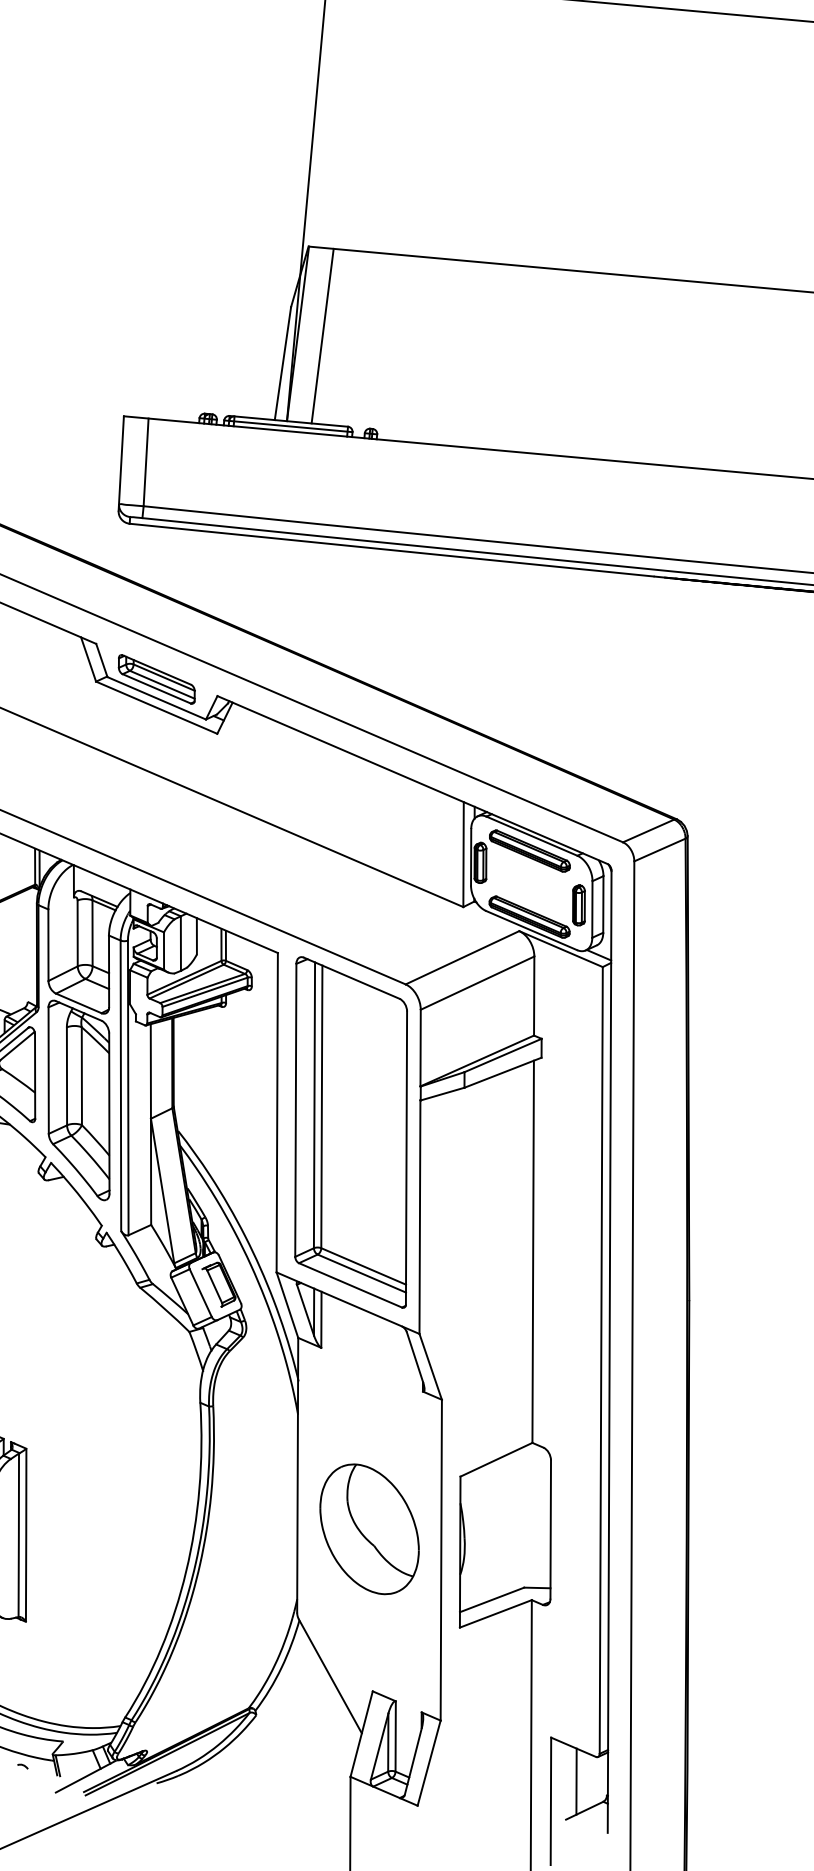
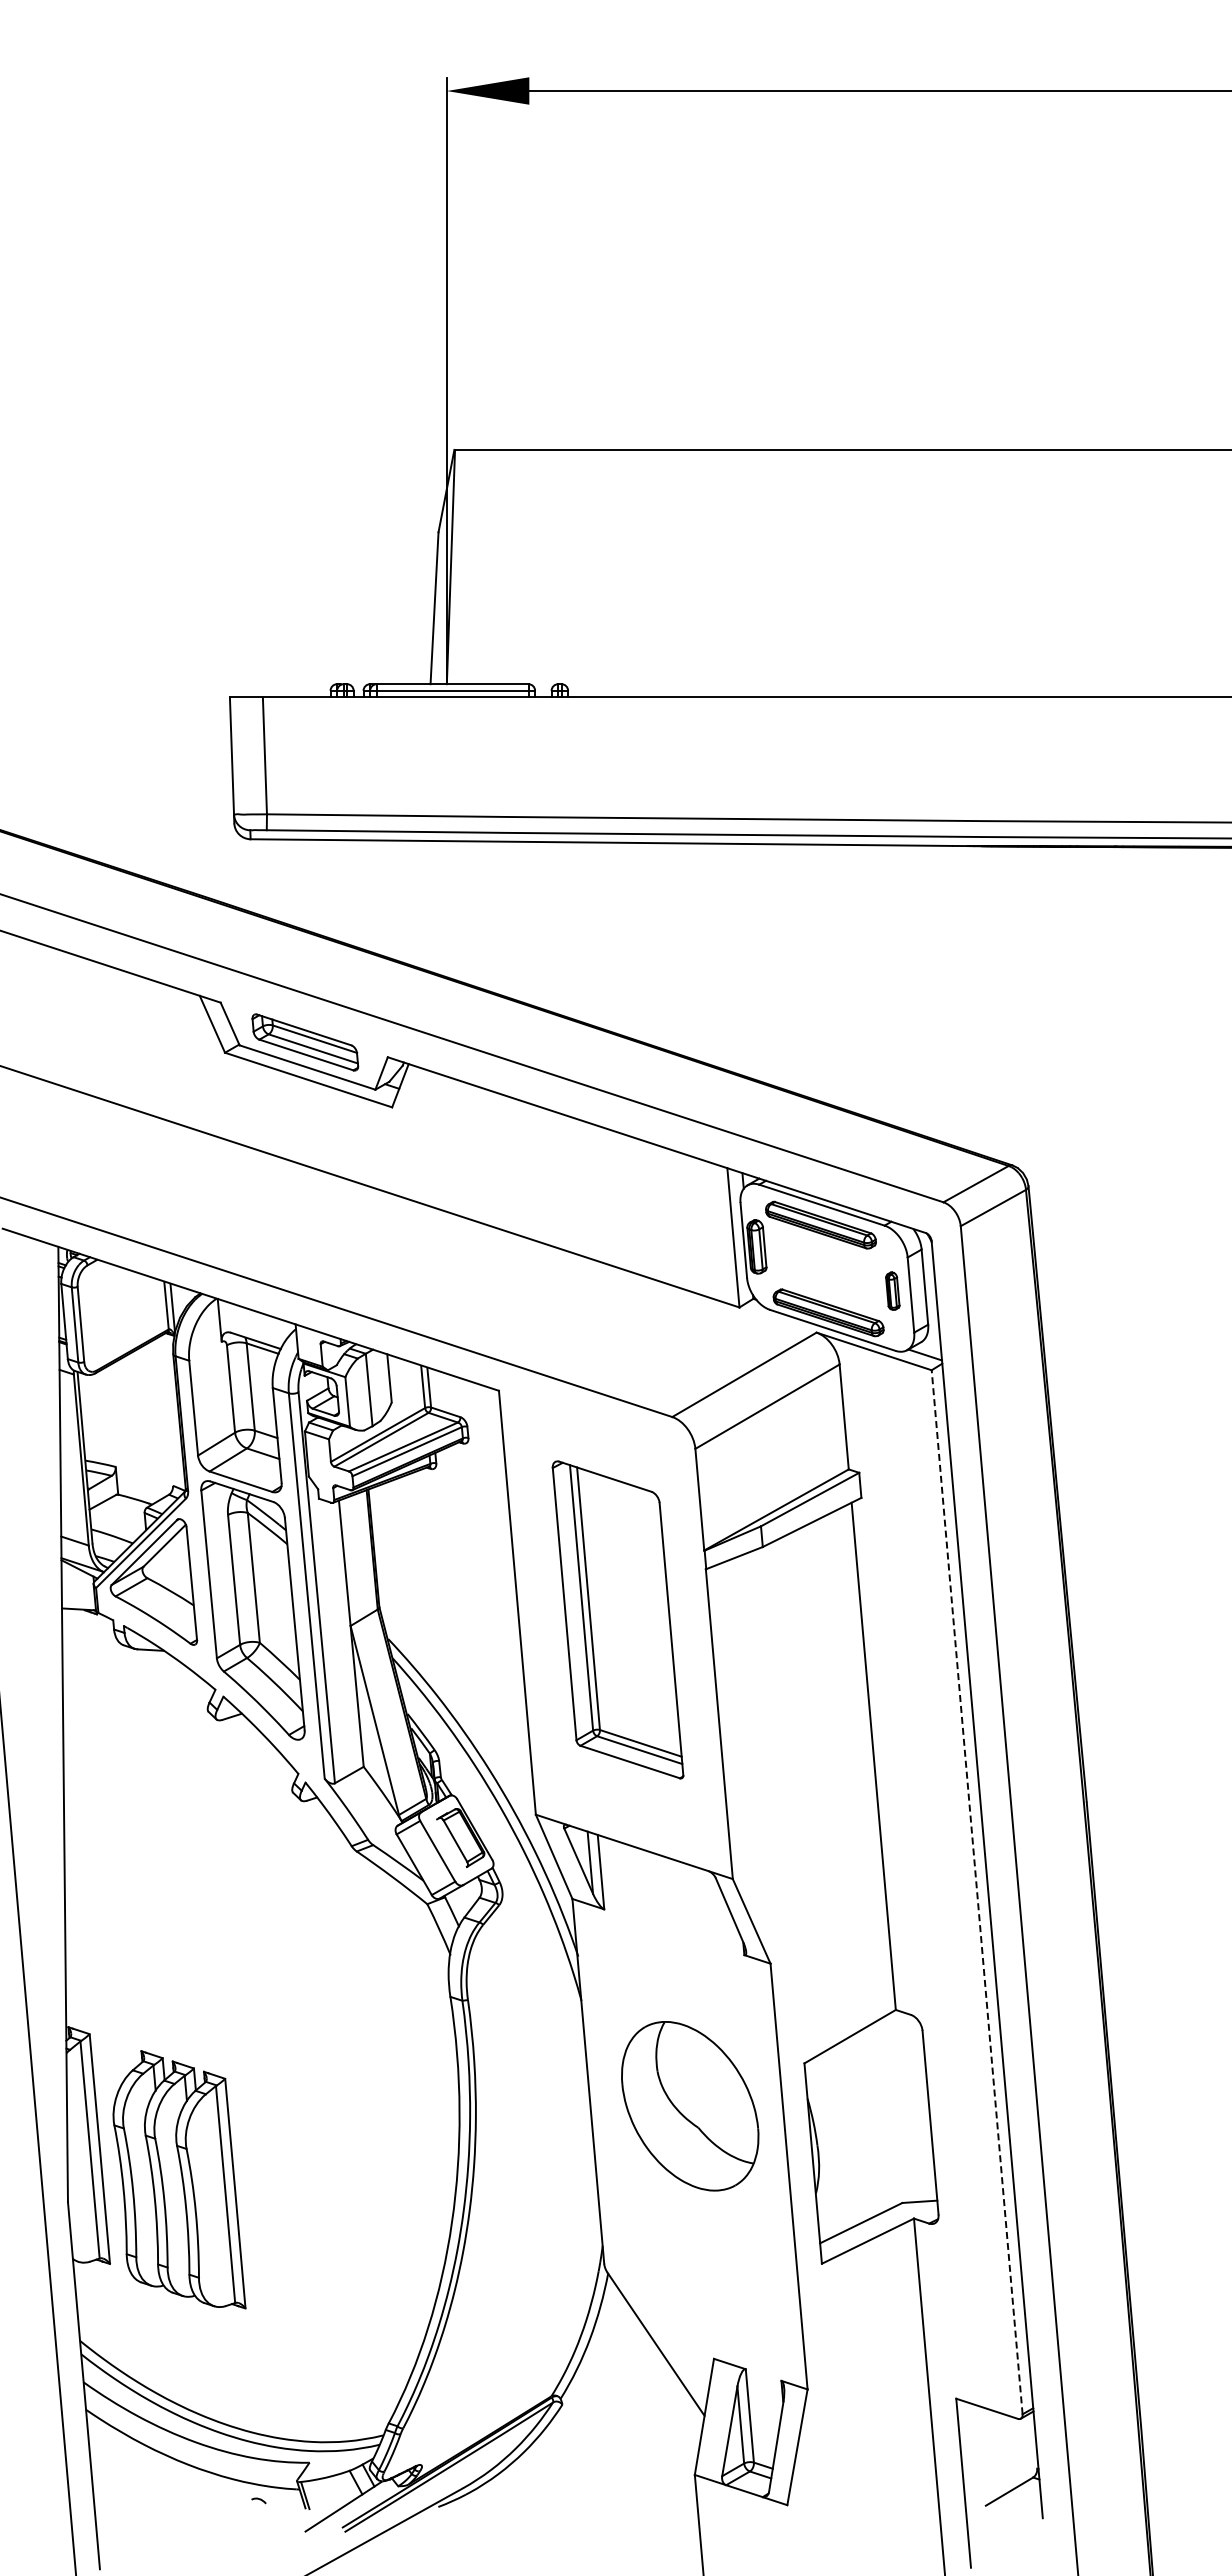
line: (322, 335) -> (483, 566), removed
part: (578, 904) -> (892, 1290), size x0.7
part: (350, 1132) -> (617, 1619), size x0.7
line: (601, 1360) -> (977, 1892), solid -> dashed
part: (369, 1529) -> (690, 2106), moved
line: (576, 1781) -> (995, 2453), removed

